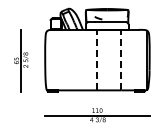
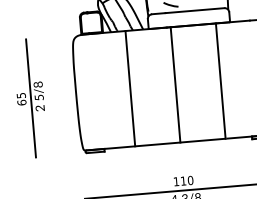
line: (73, 59) -> (129, 87), added
line: (97, 59) -> (175, 83), dashed -> solid
line: (121, 59) -> (221, 79), dashed -> solid

